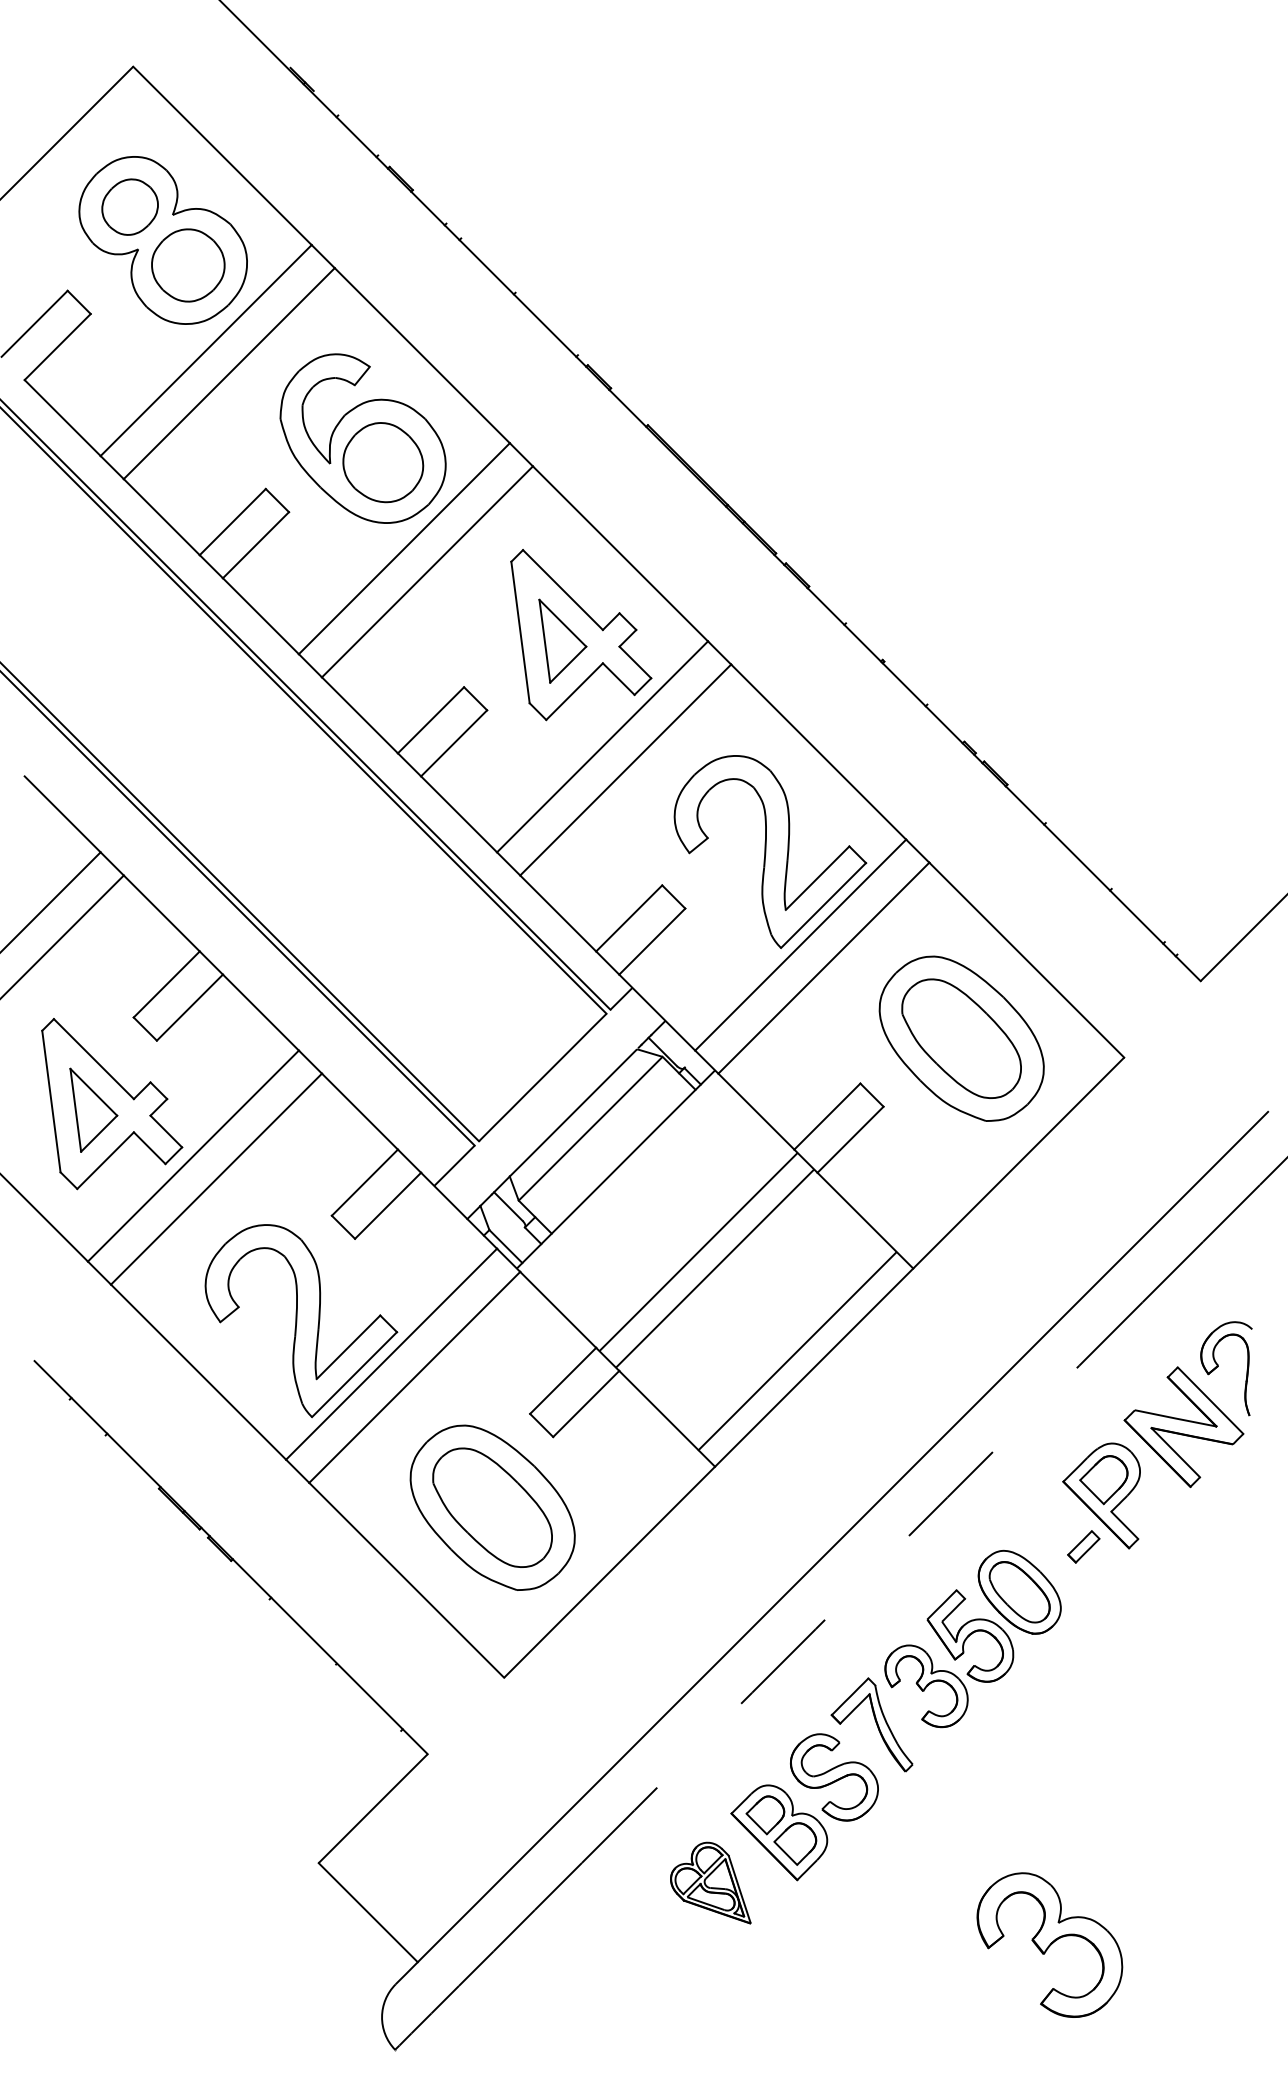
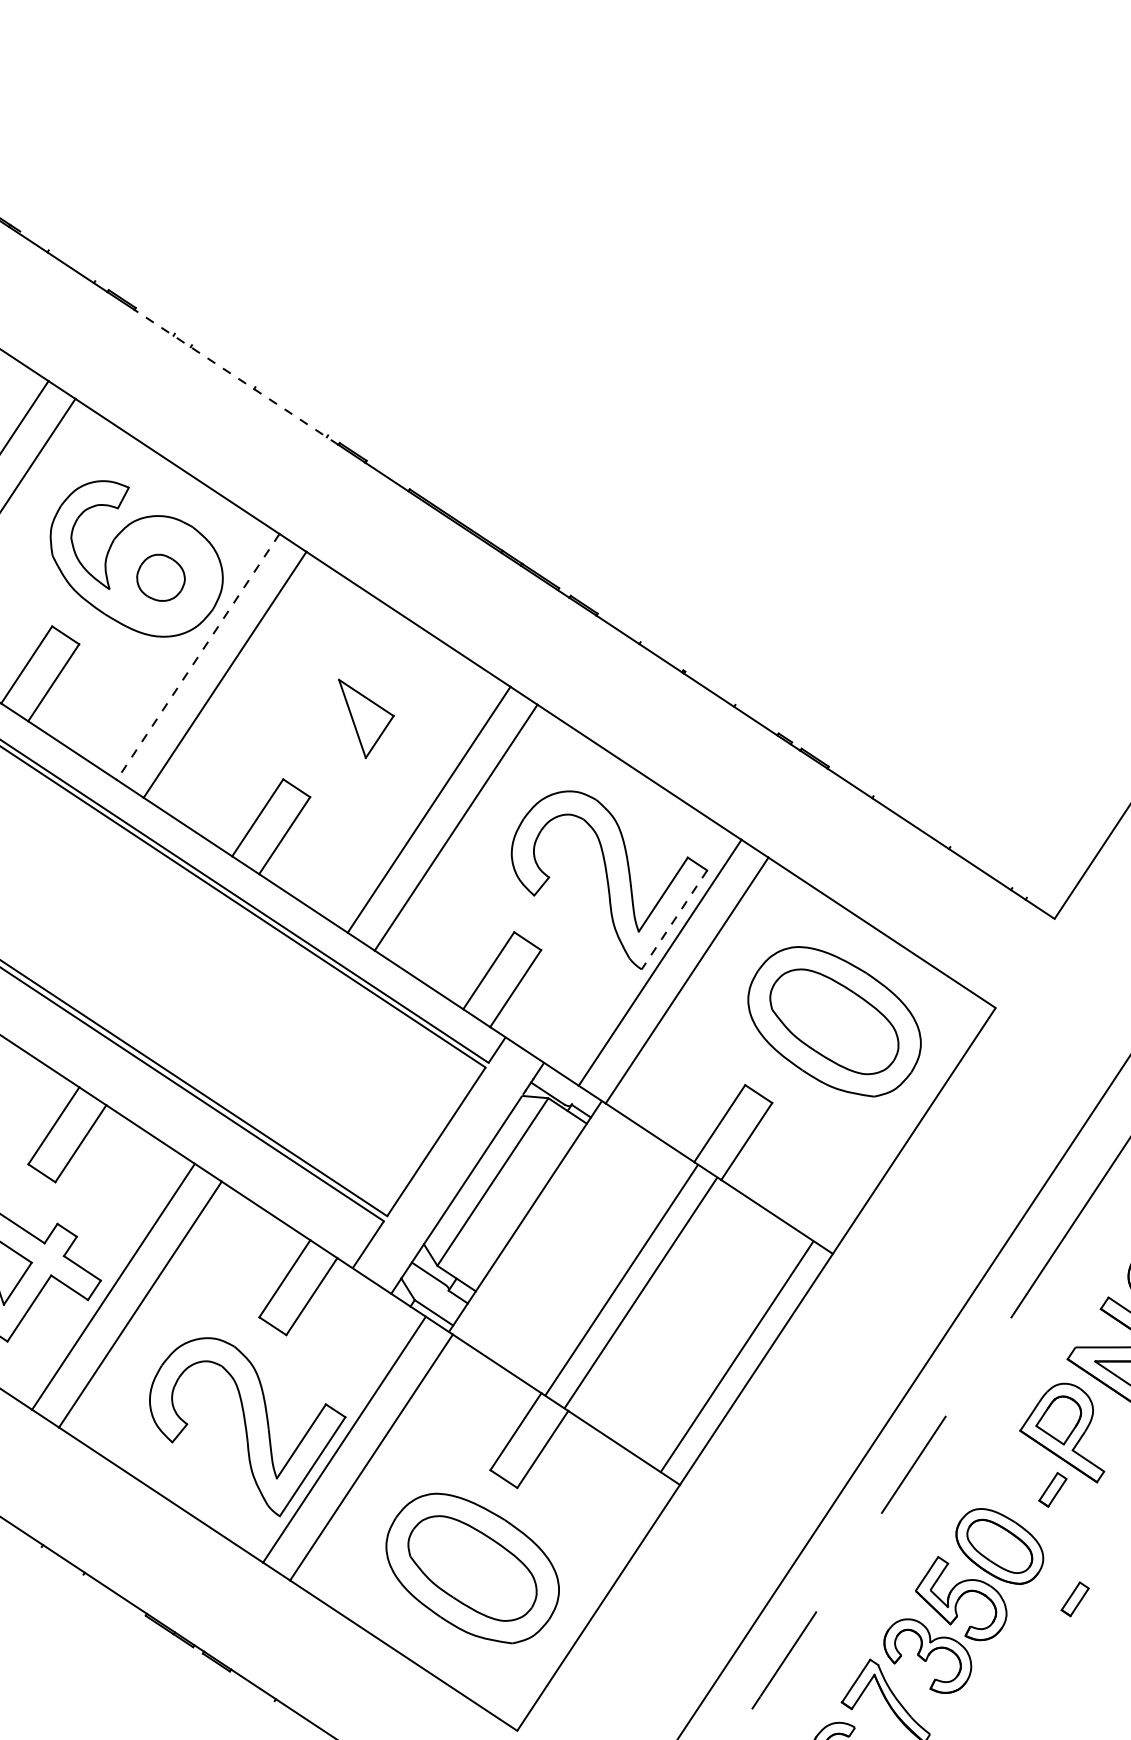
line: (498, 279) -> (236, 377), solid -> dashed
part: (383, 462) -> (160, 577), size x0.6
line: (404, 549) -> (198, 657), solid -> dashed
part: (581, 635) -> (386, 706), removed
line: (823, 905) -> (674, 919), solid -> dashed
part: (1083, 1659) -> (1074, 1598), added

